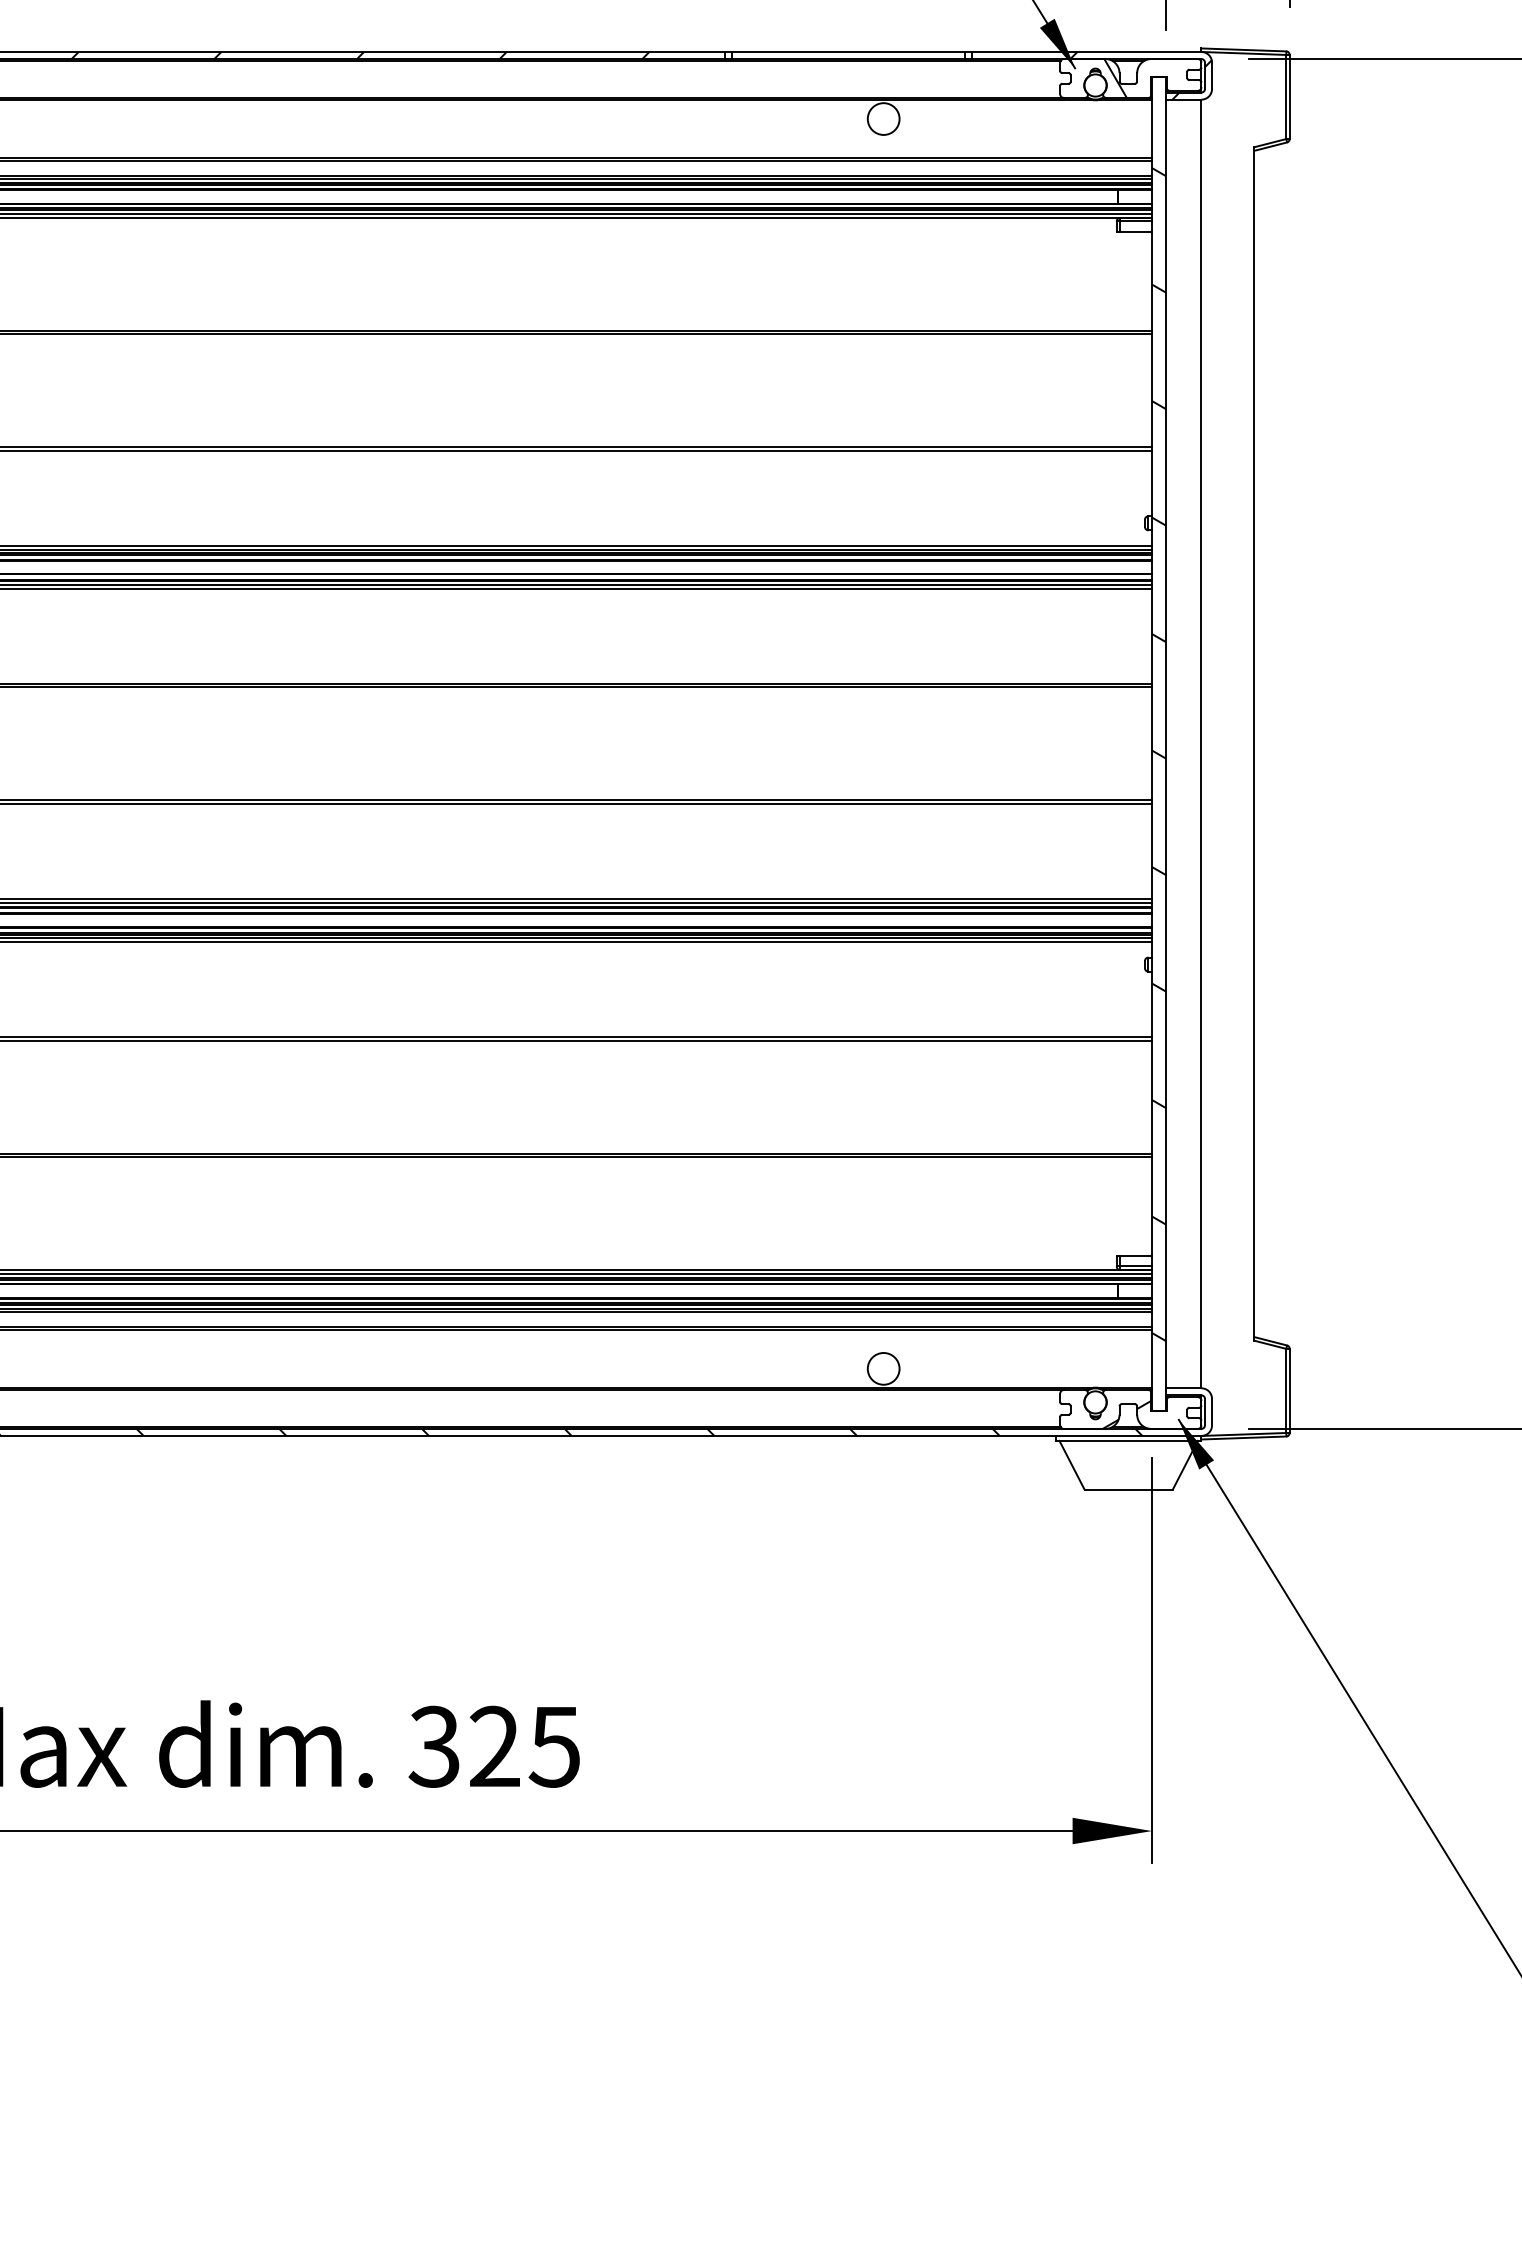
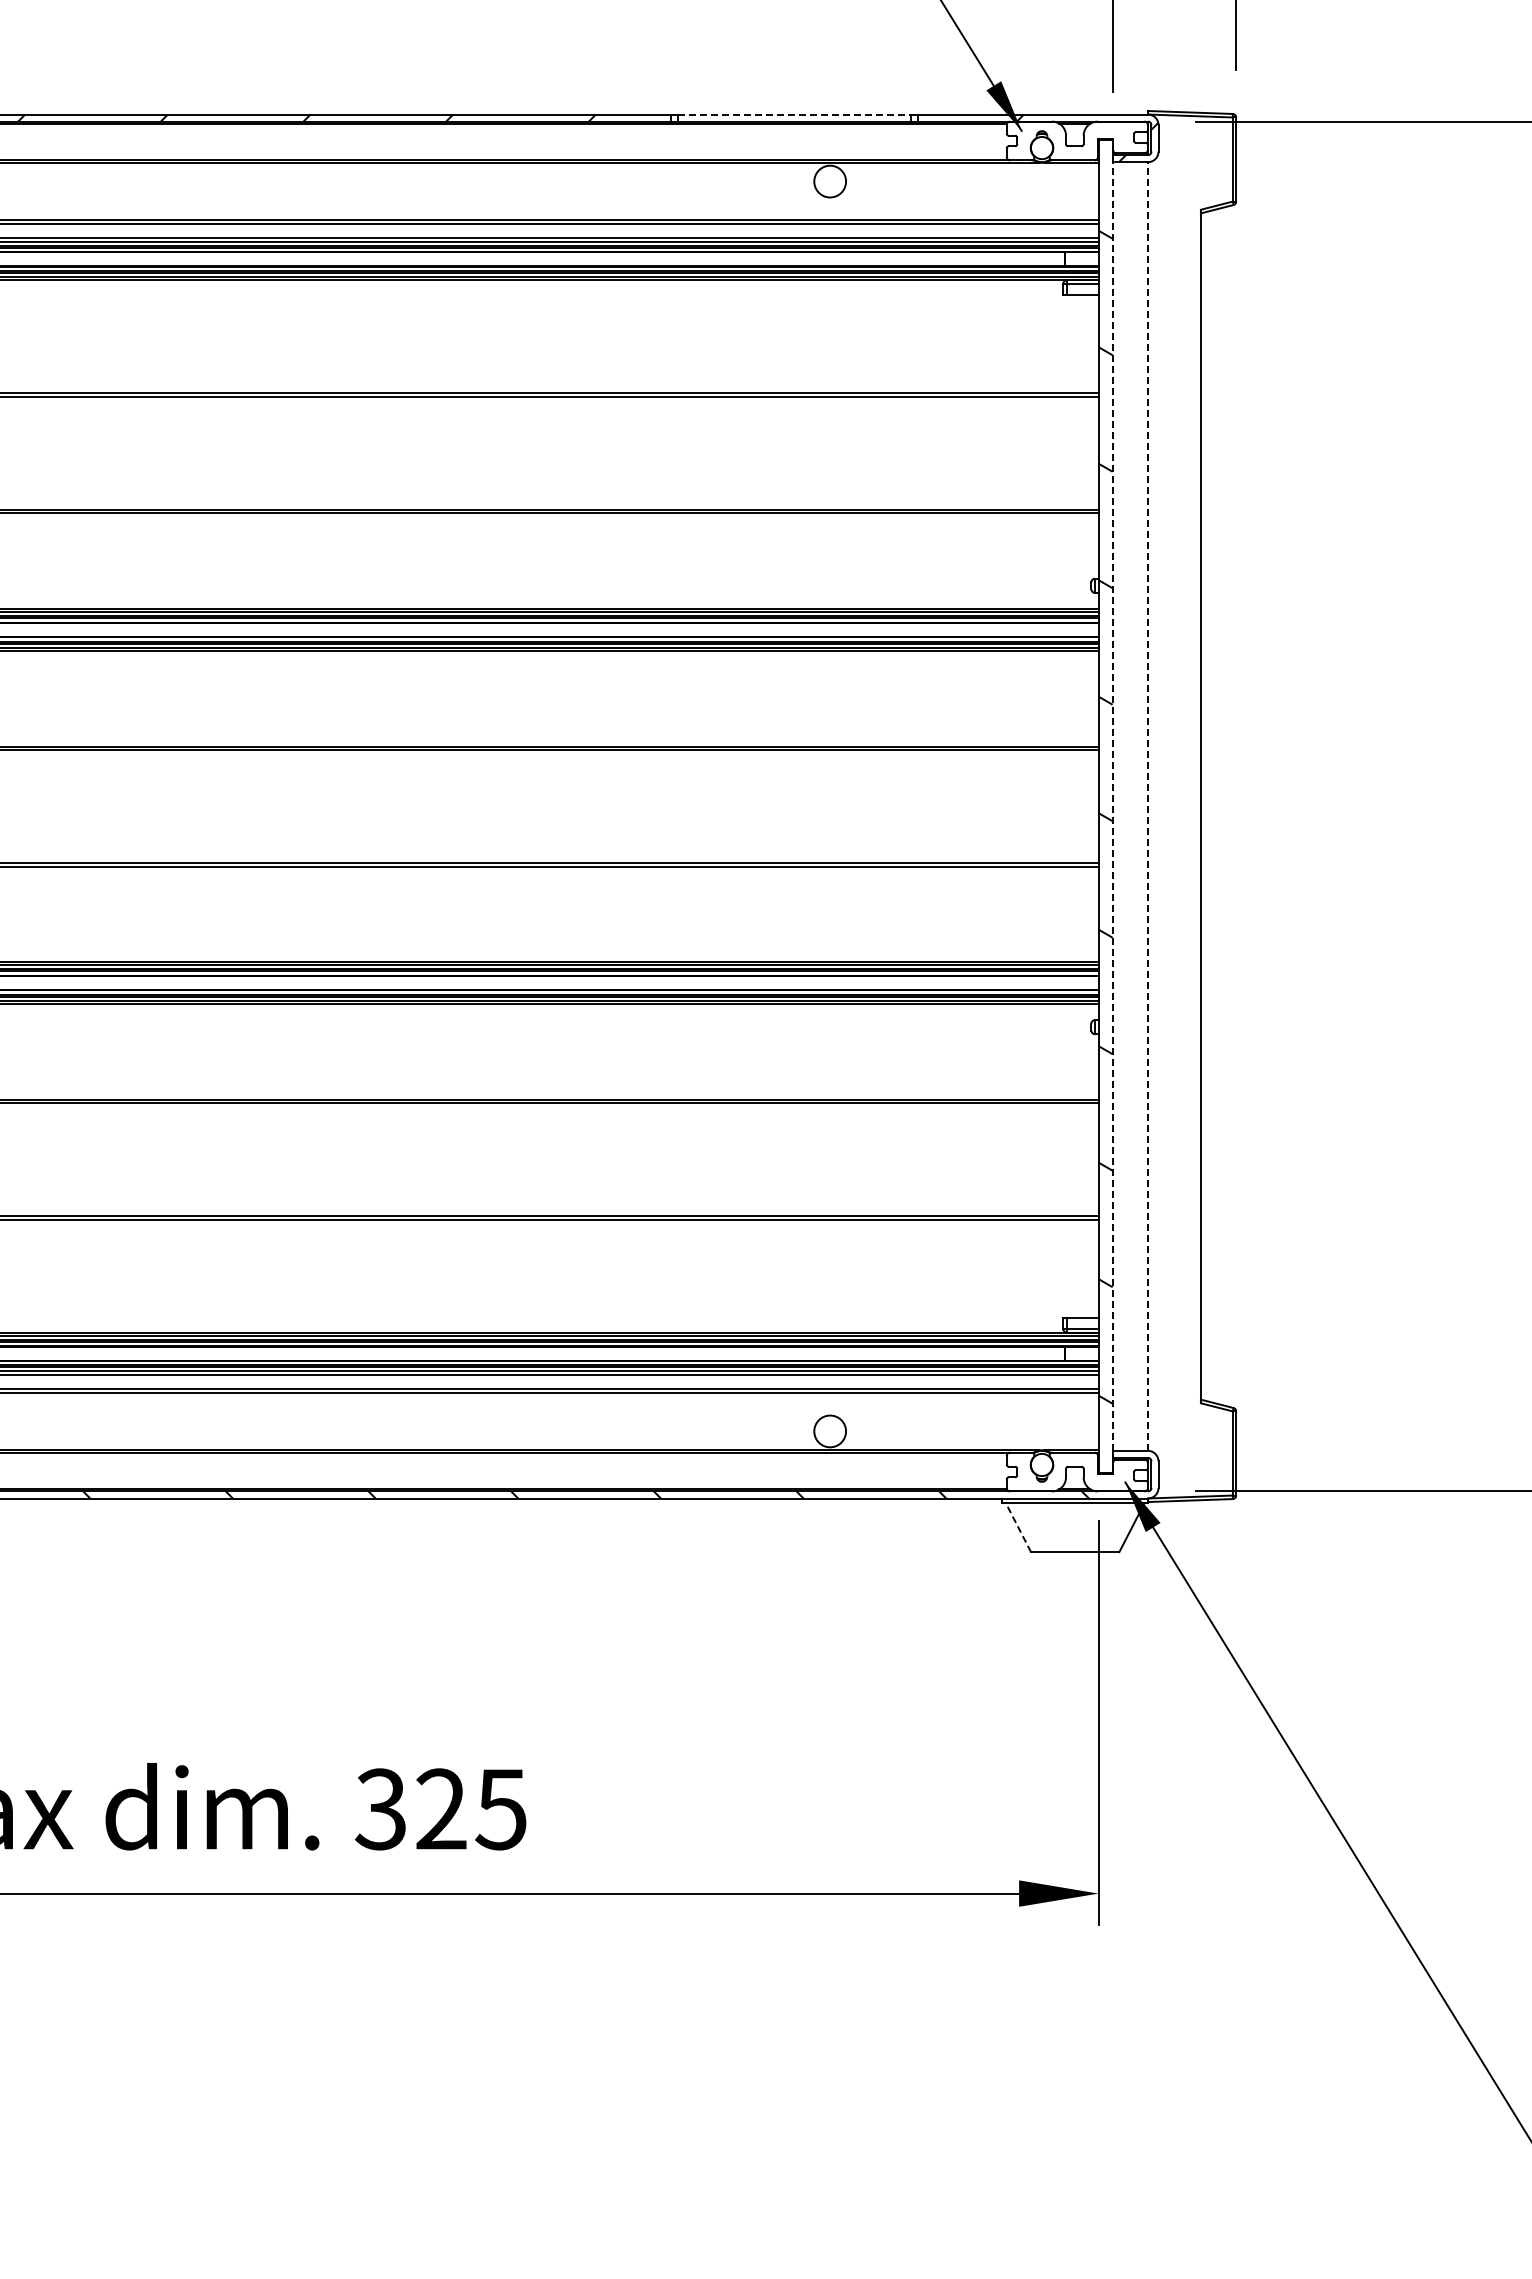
line: (848, 51) -> (794, 114), solid -> dashed
hatch: (1115, 77) -> (1061, 140), removed
line: (1166, 743) -> (1112, 806), solid -> dashed
line: (1201, 743) -> (1147, 806), solid -> dashed
hatch: (1127, 1414) -> (1073, 1477), removed
line: (1072, 1464) -> (1018, 1527), solid -> dashed

